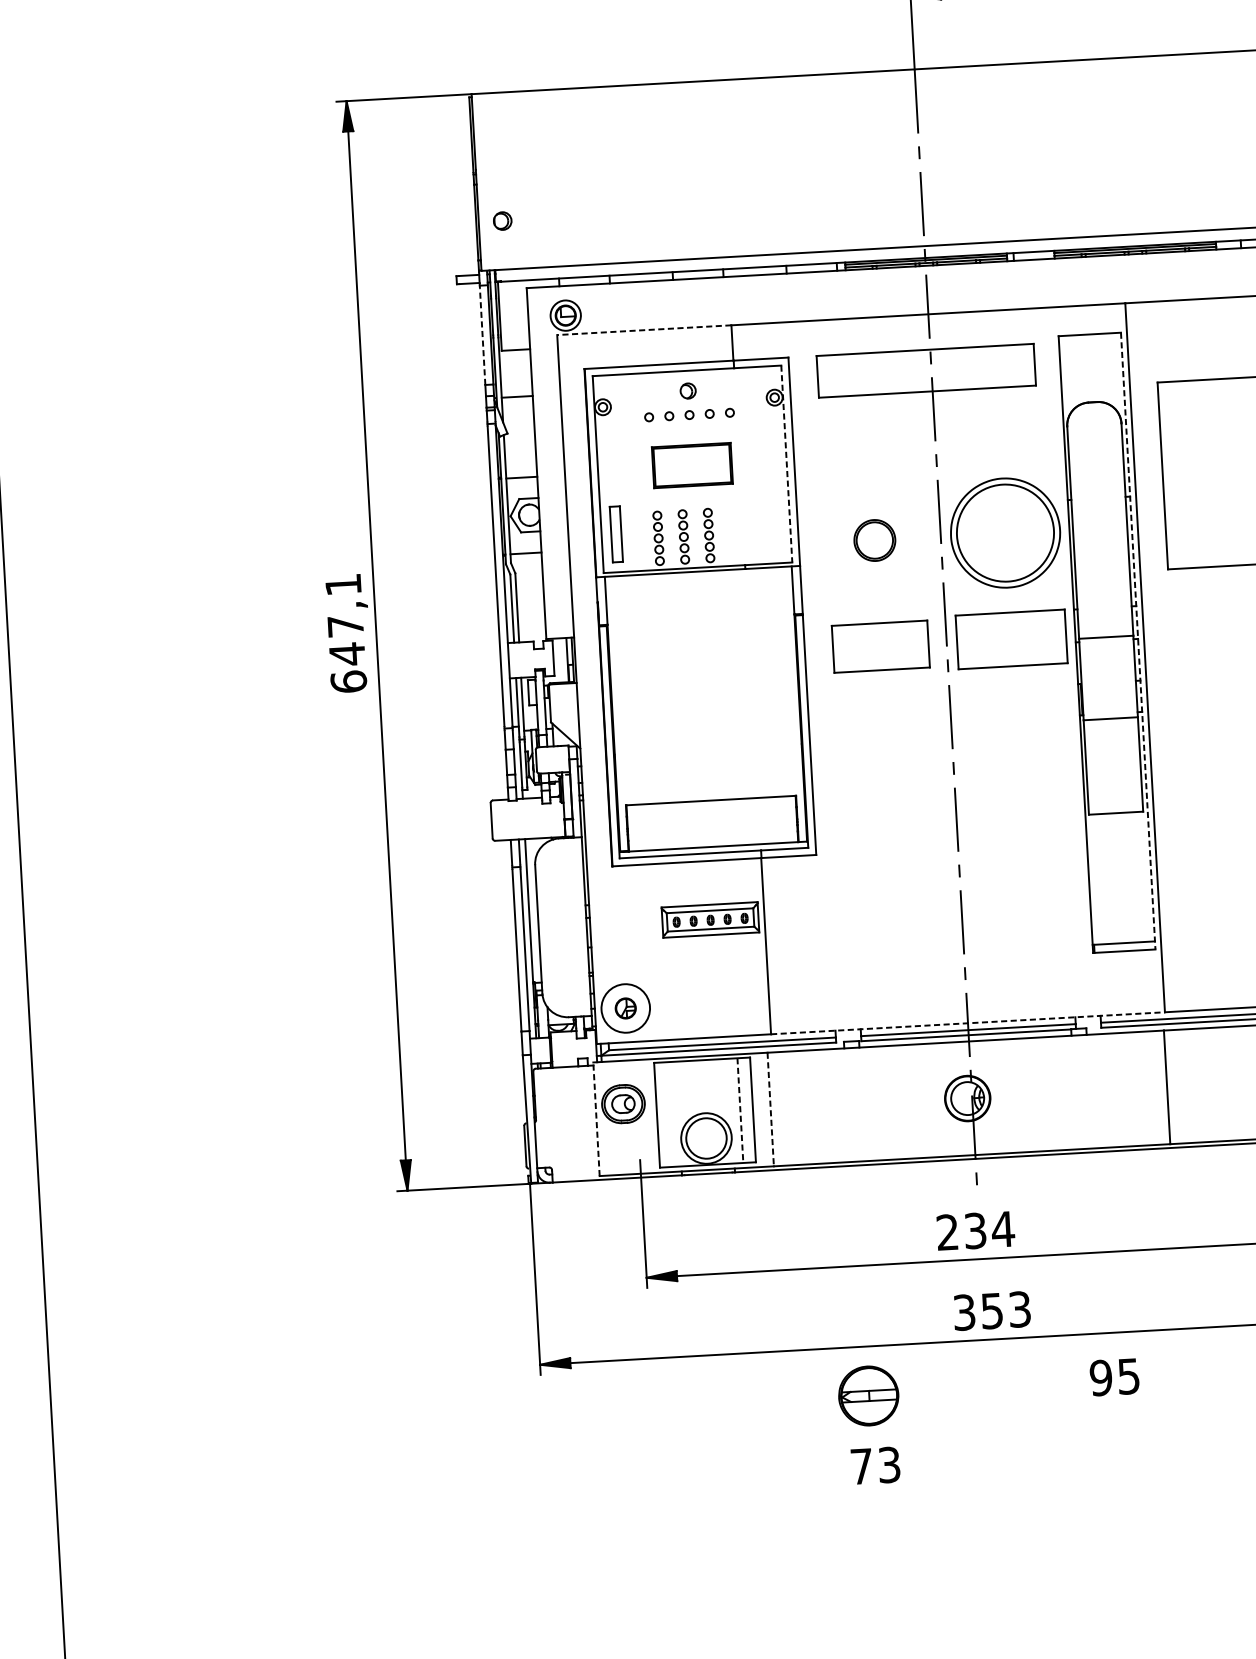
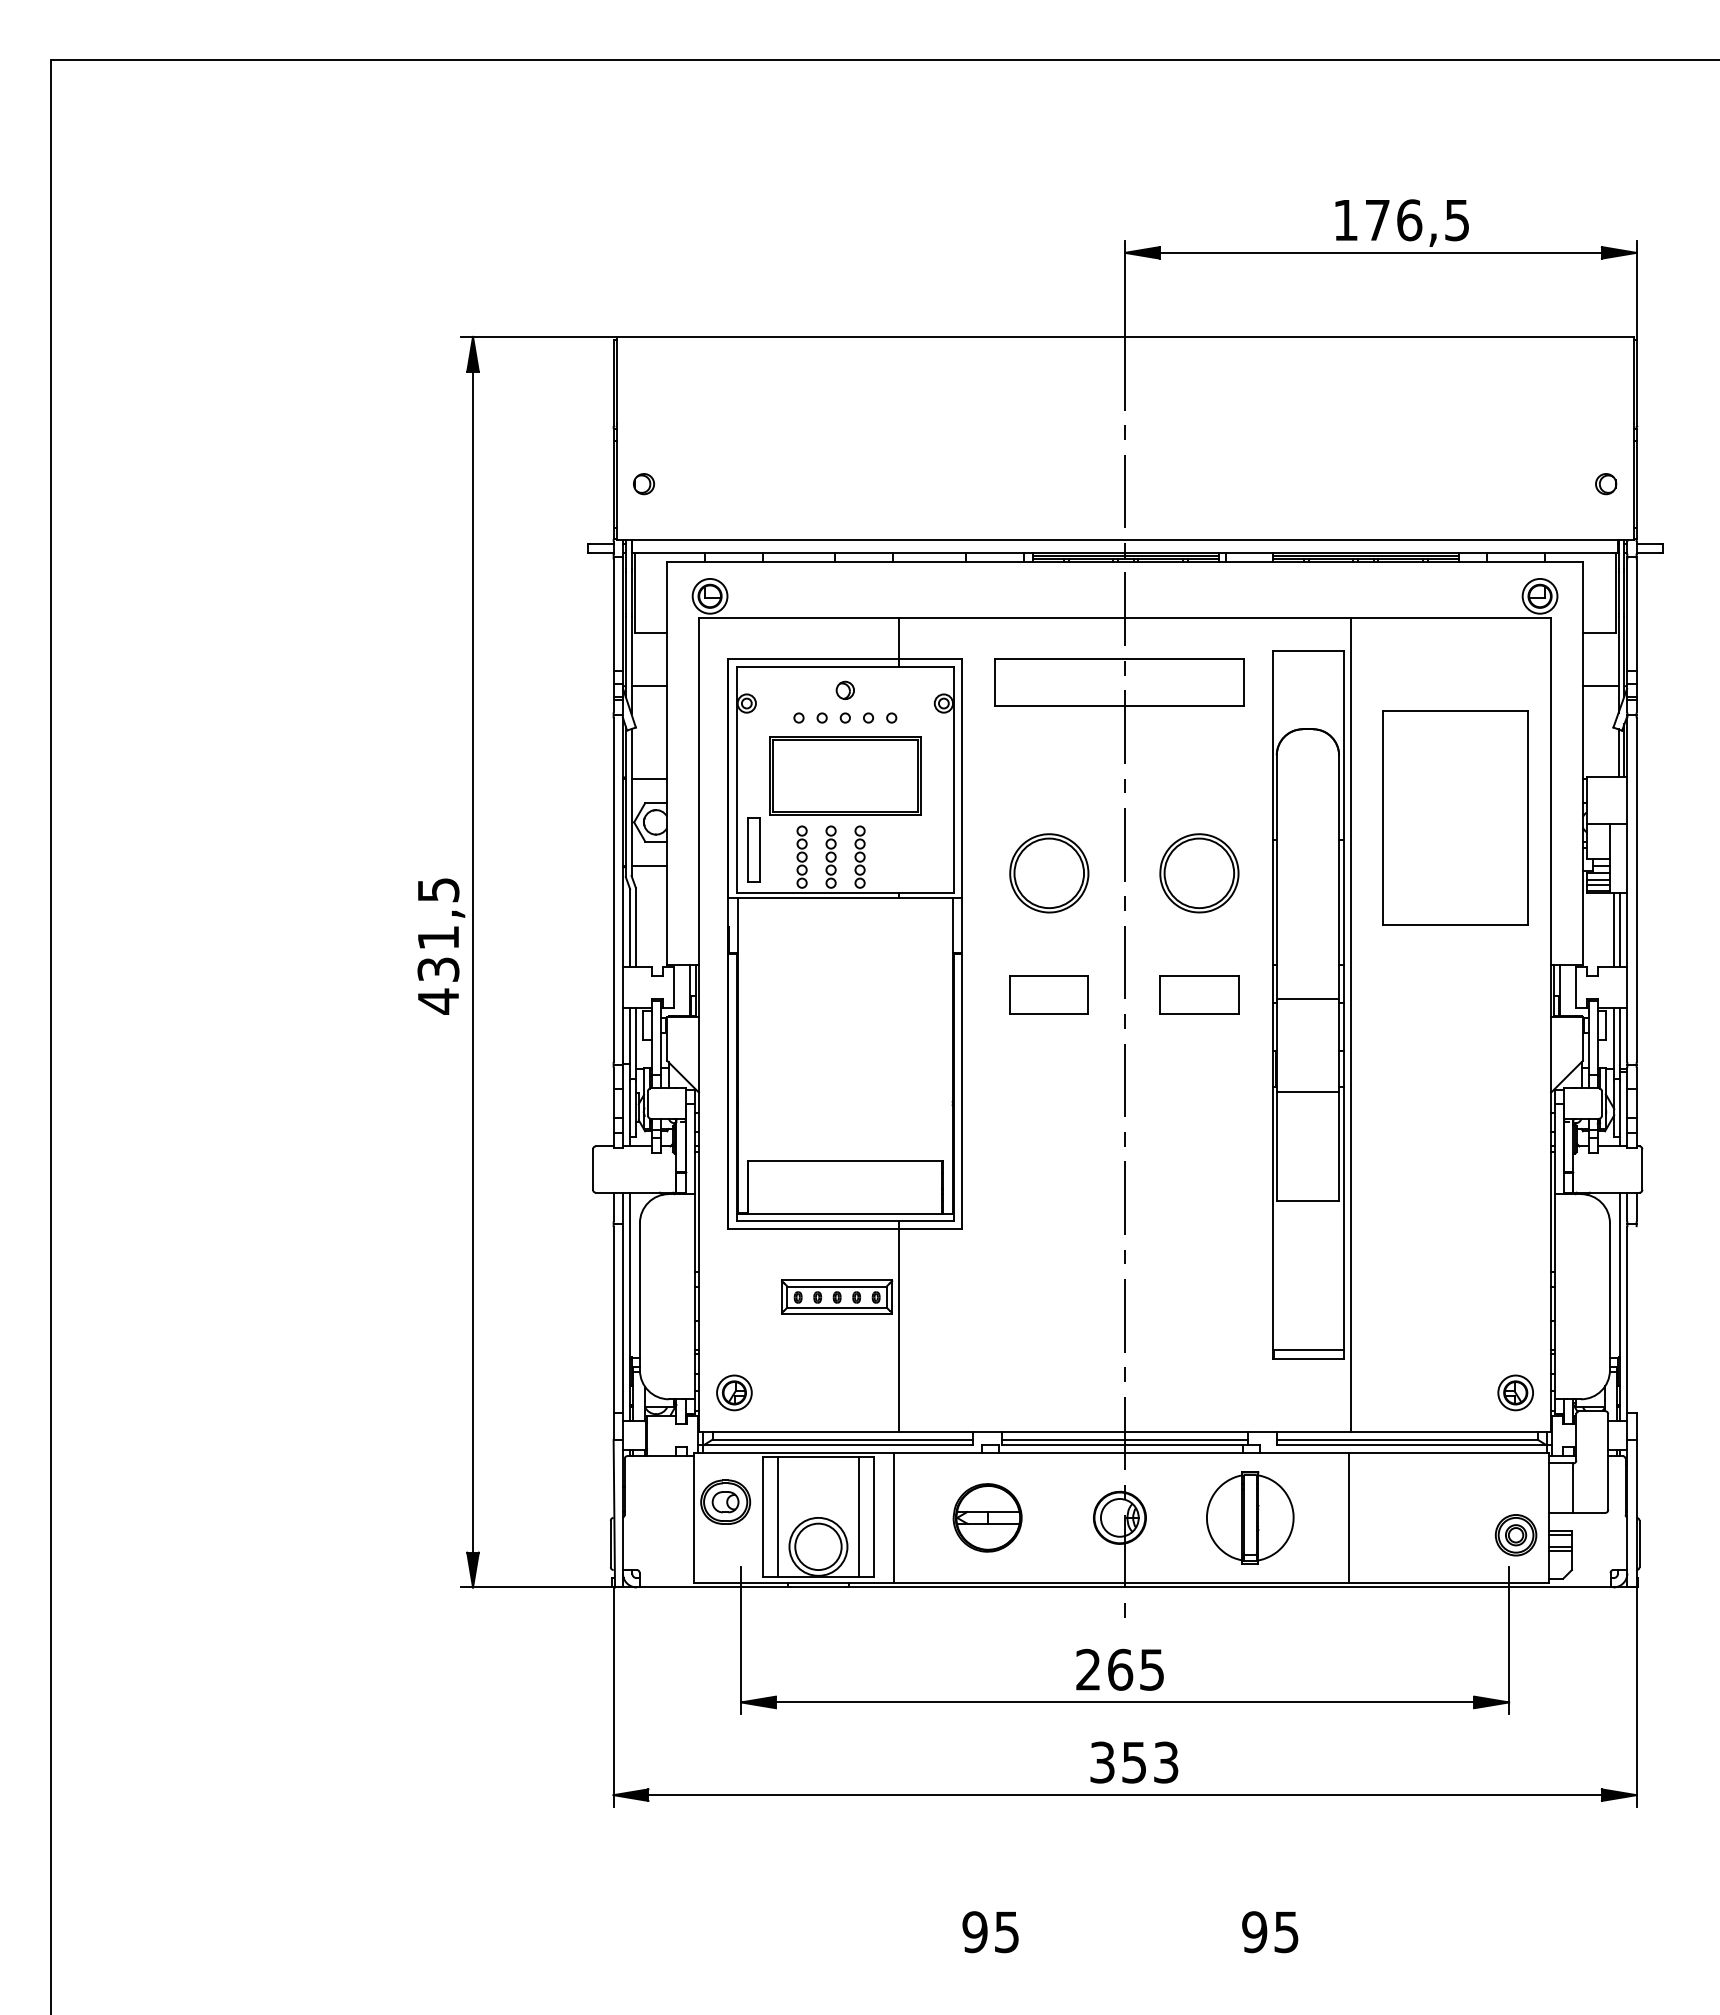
line: (644, 330) -> (799, 618), dashed -> solid
line: (482, 337) -> (613, 615), dashed -> solid
line: (786, 464) -> (953, 780), dashed -> solid
part: (692, 465) -> (845, 775), size x1.67
part: (1005, 533) -> (1199, 873), size x0.62
part: (874, 540) -> (1049, 873), size x1.67
text: (346, 633) -> (438, 946), 647,1 -> 431,5
part: (1011, 638) -> (1199, 994), size x0.62
line: (1138, 641) -> (1344, 1005), dashed -> solid
part: (879, 646) -> (1048, 994), size x0.71
circle: (625, 1008) -> (734, 1392), size x0.62
line: (968, 1023) -> (1125, 1431), dashed -> solid
part: (1081, 1091) -> (1250, 1517), added
line: (740, 1110) -> (859, 1517), dashed -> solid
line: (770, 1110) -> (893, 1518), dashed -> solid
line: (669, 1114) -> (777, 1517), added
line: (596, 1119) -> (693, 1517), dashed -> solid
text: (989, 1229) -> (1136, 1669), 234 -> 265
text: (1114, 1377) -> (1270, 1932), moved
part: (868, 1395) -> (987, 1517), moved
text: (875, 1466) -> (990, 1932), 73 -> 95

